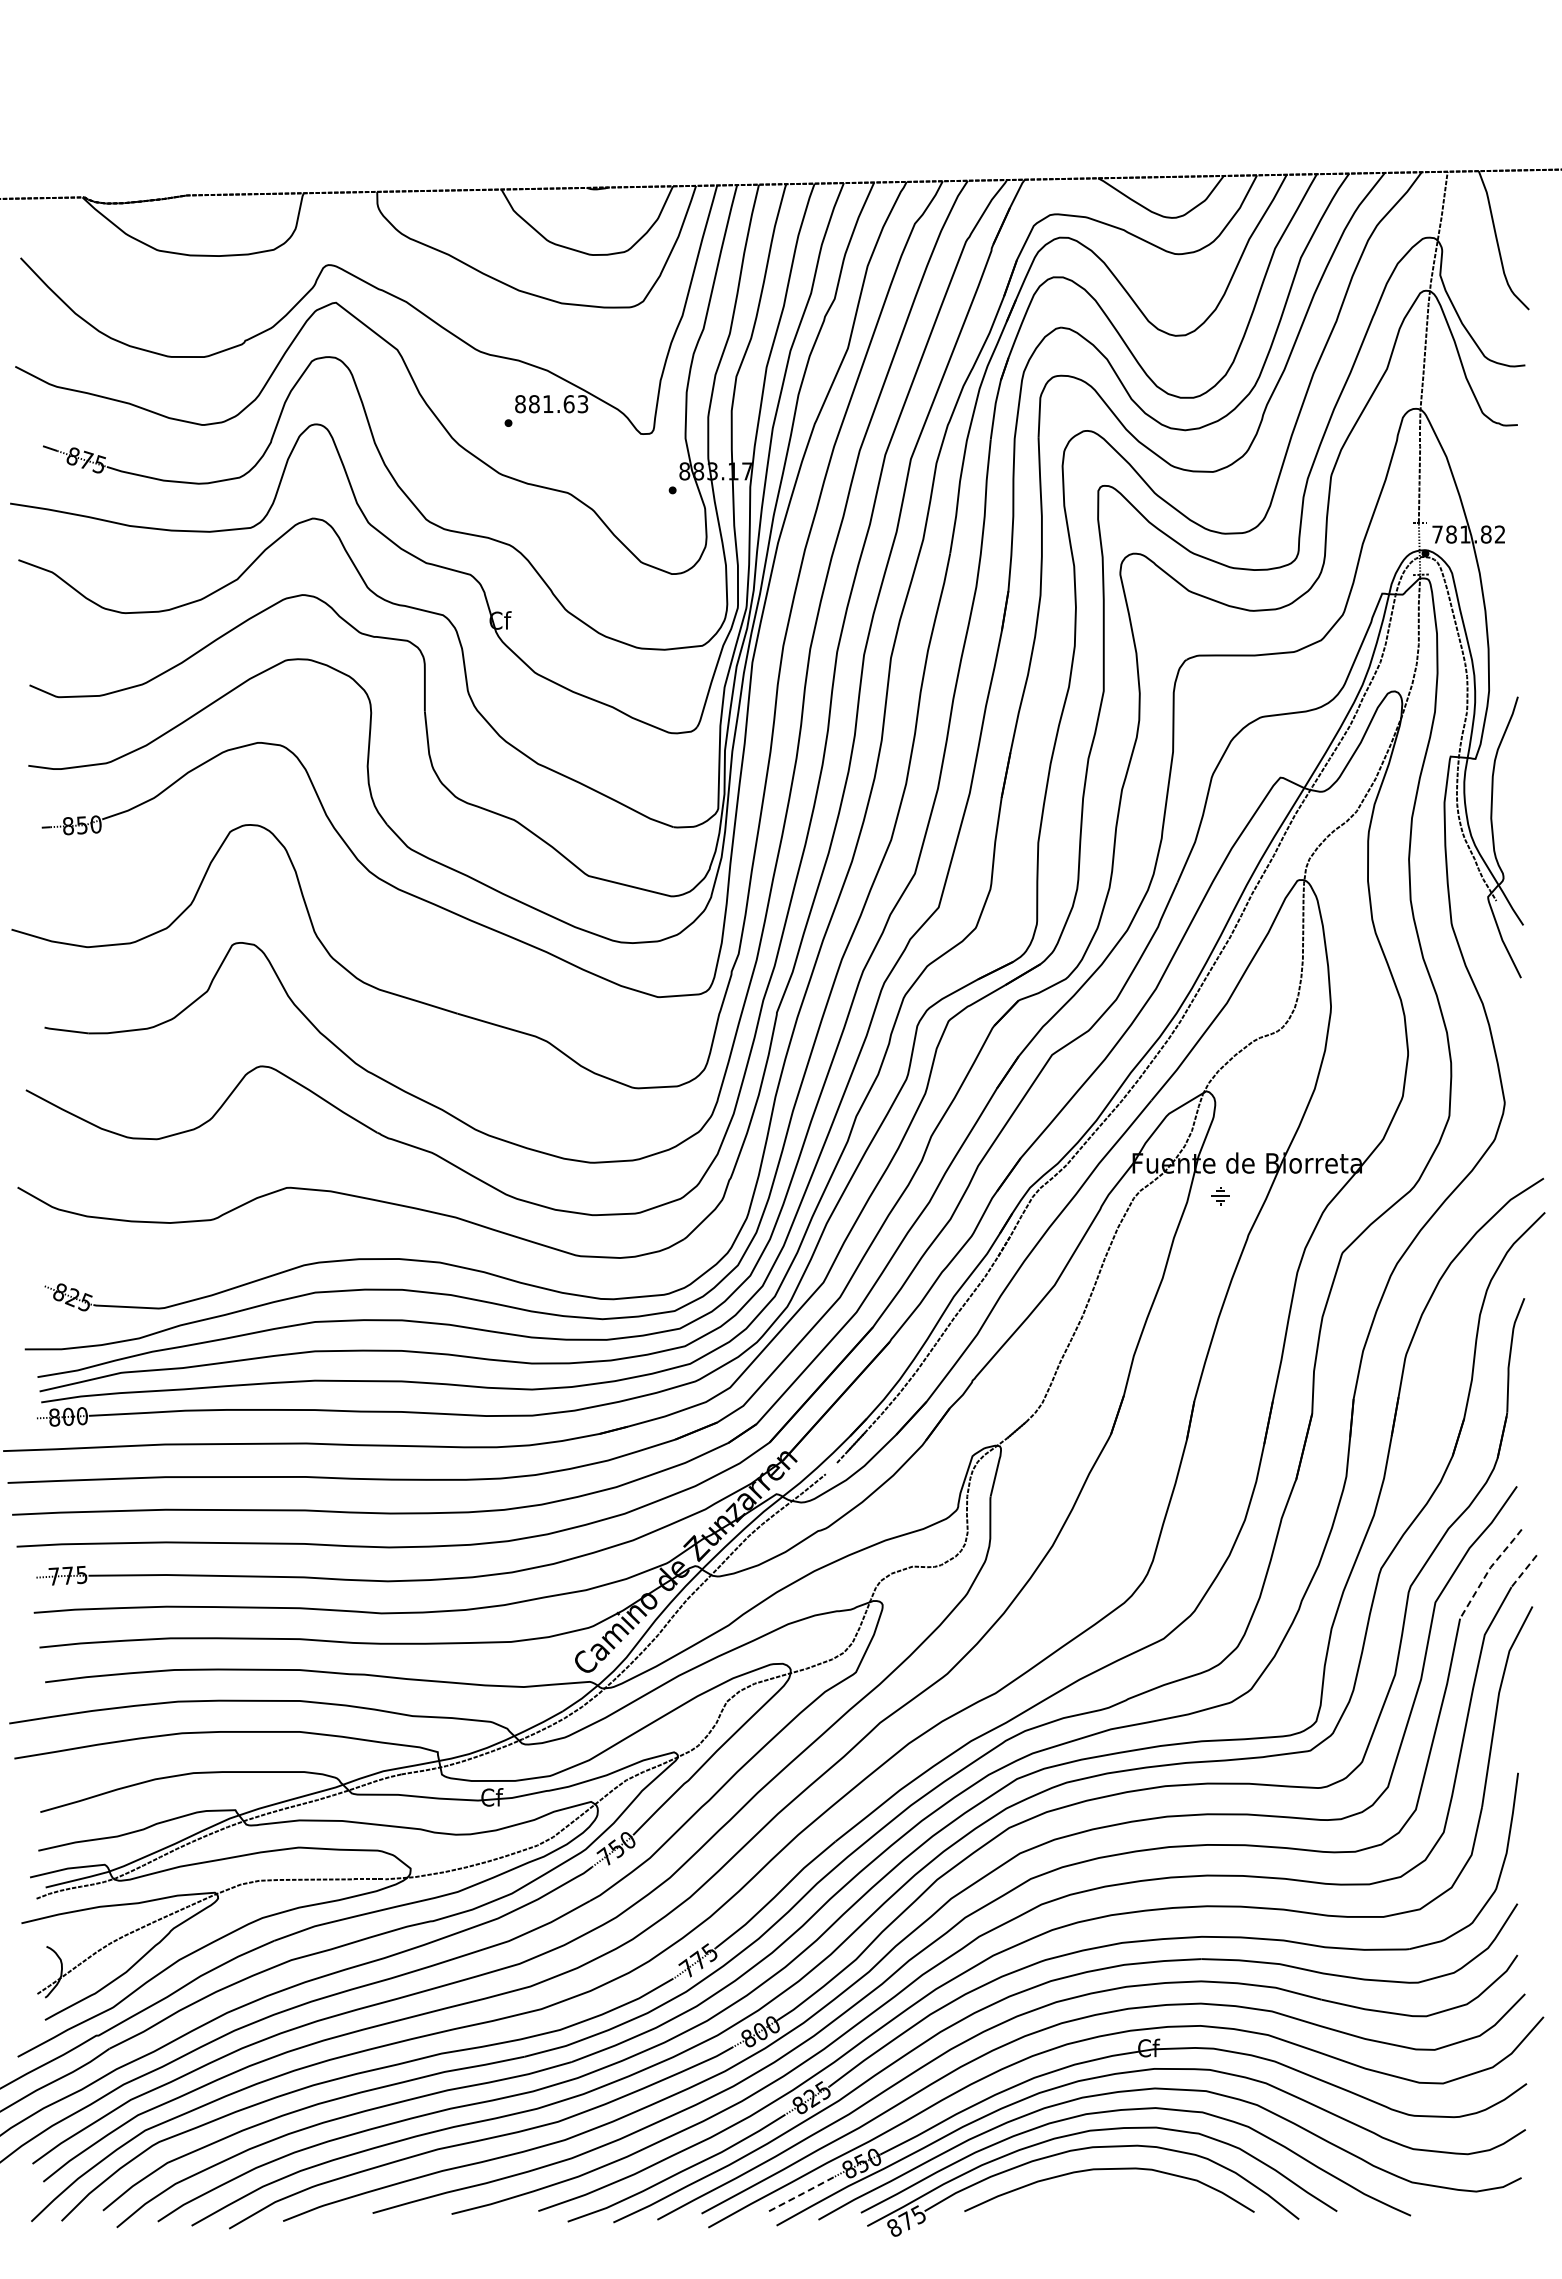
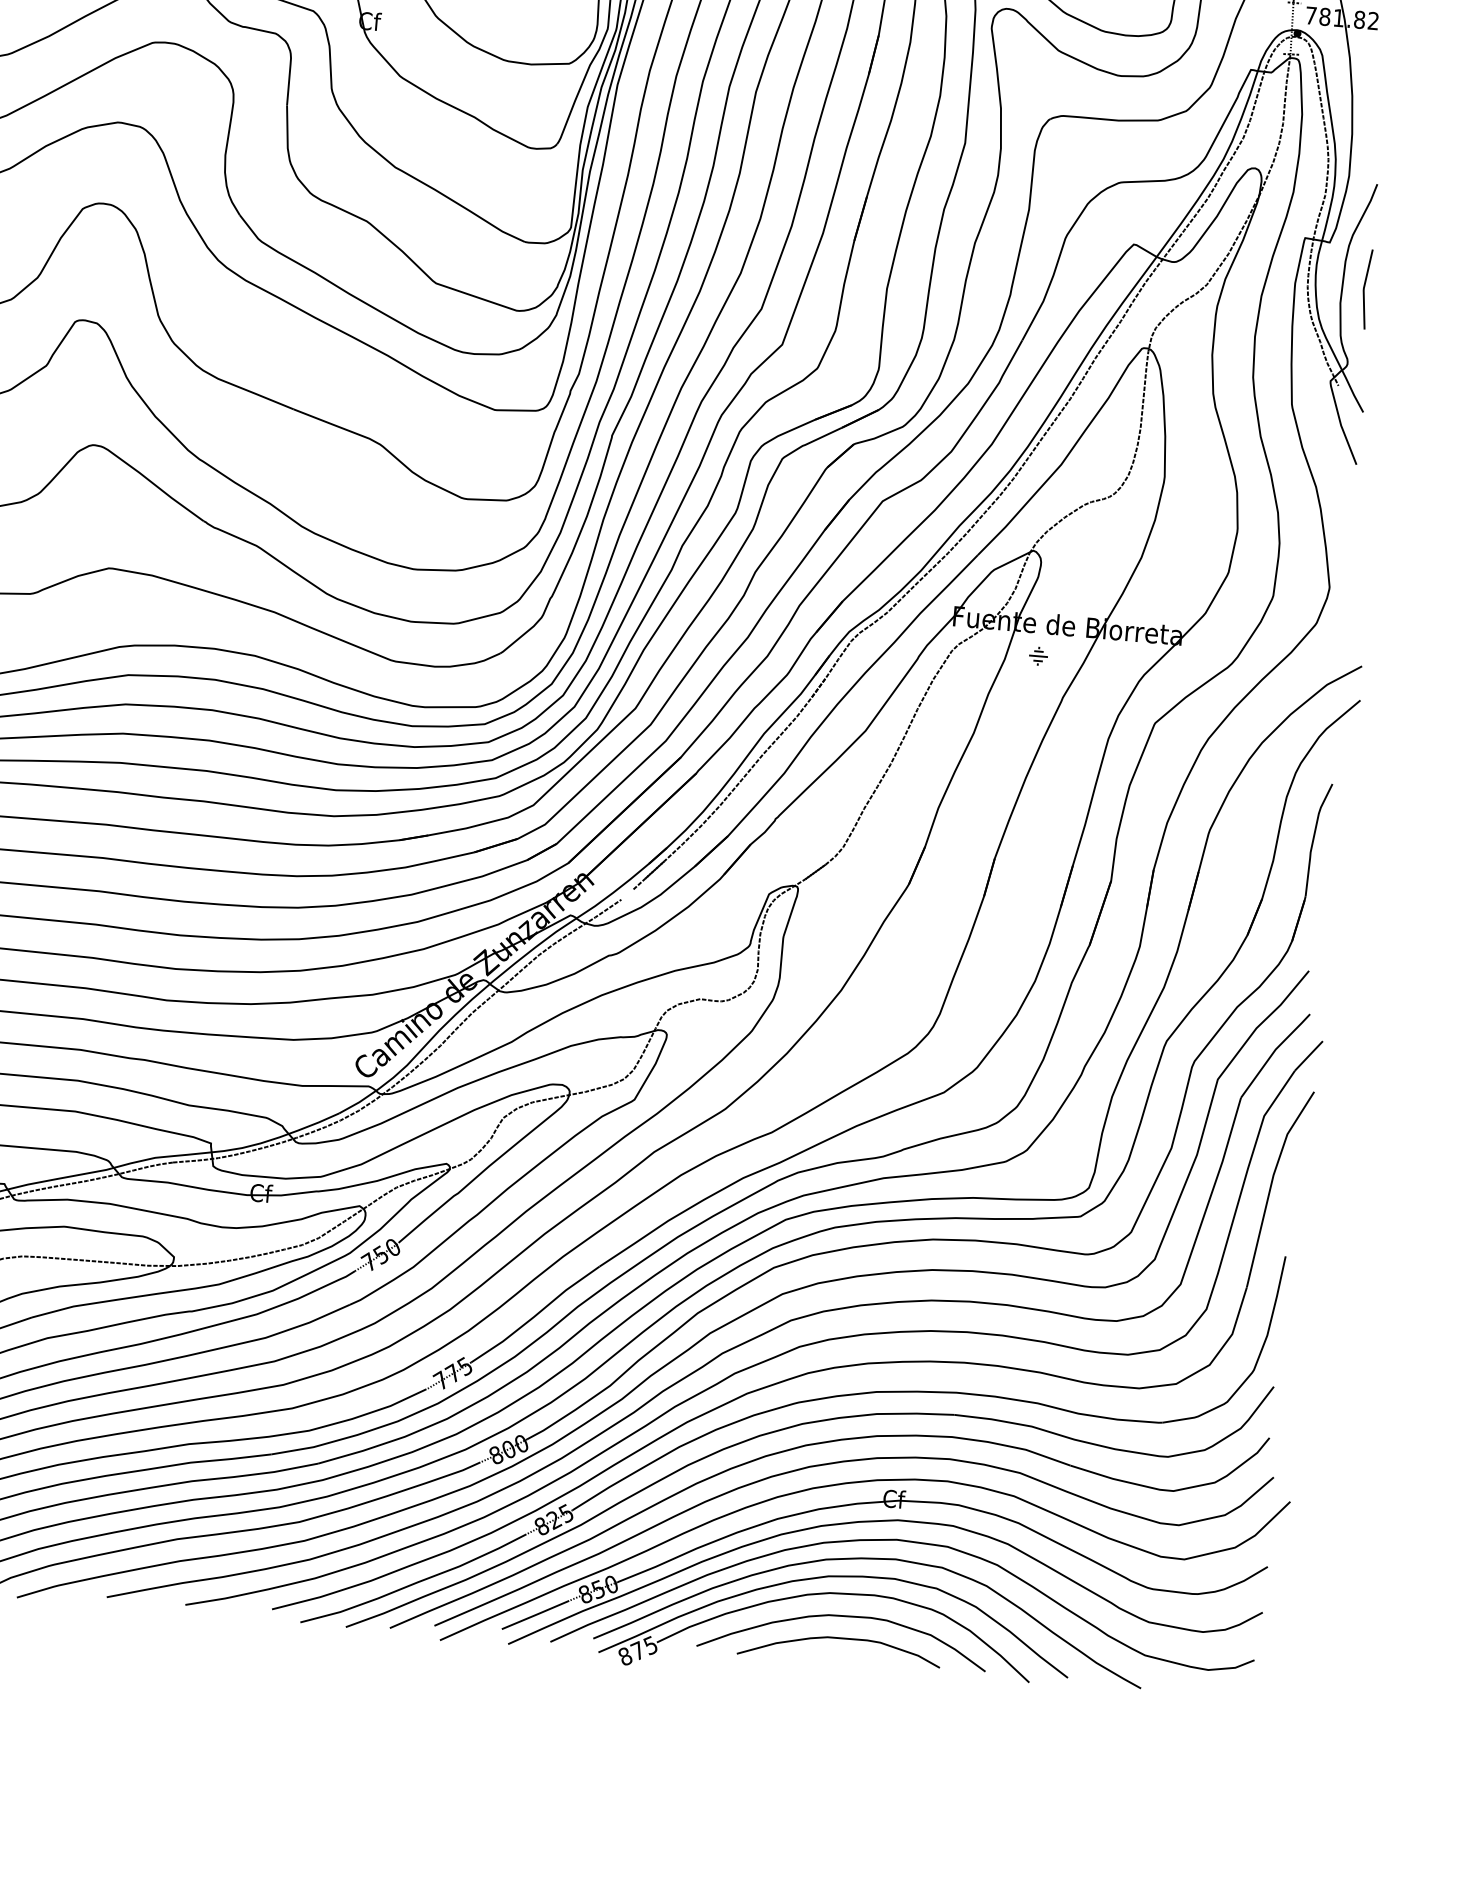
line: (1514, 802) -> (1364, 289), added
line: (1488, 1570) -> (1273, 1052), dashed -> solid
line: (1523, 1571) -> (1308, 1056), dashed -> solid
curve: (1106, 2192) -> (839, 1639), added
line: (801, 2194) -> (535, 1615), dashed -> solid

